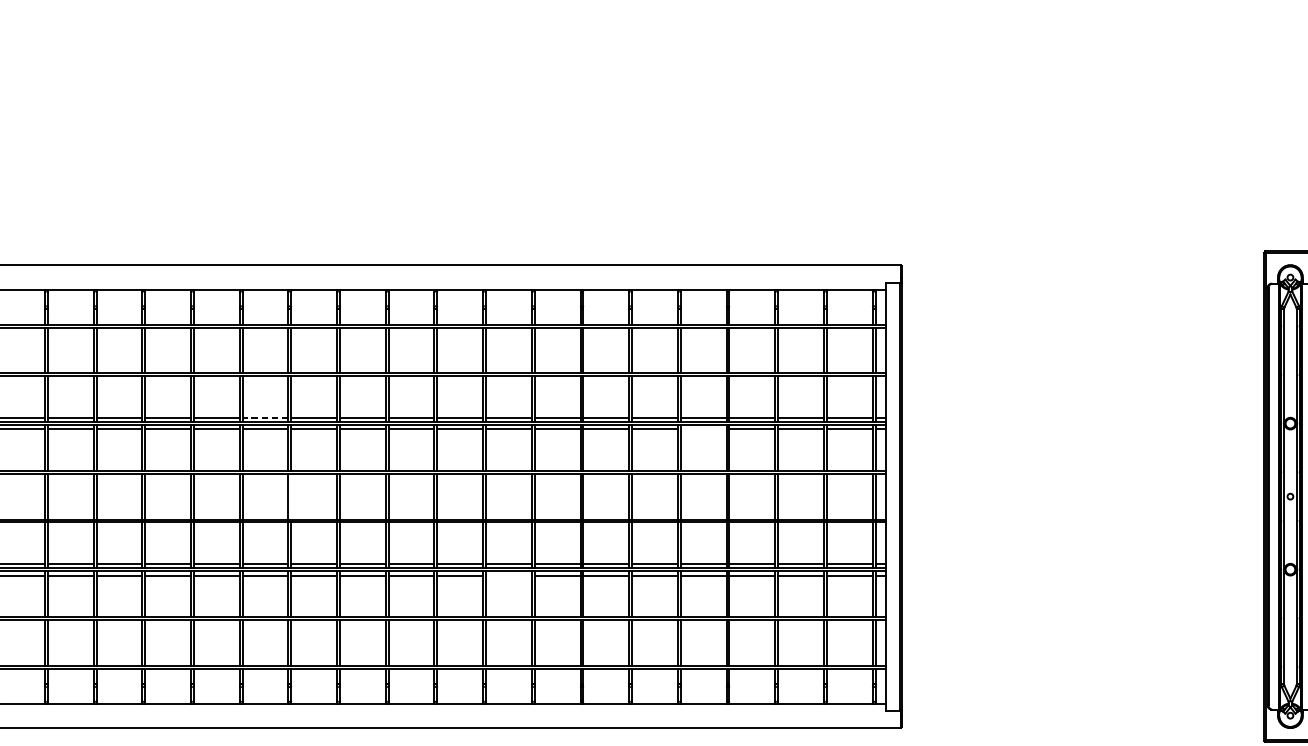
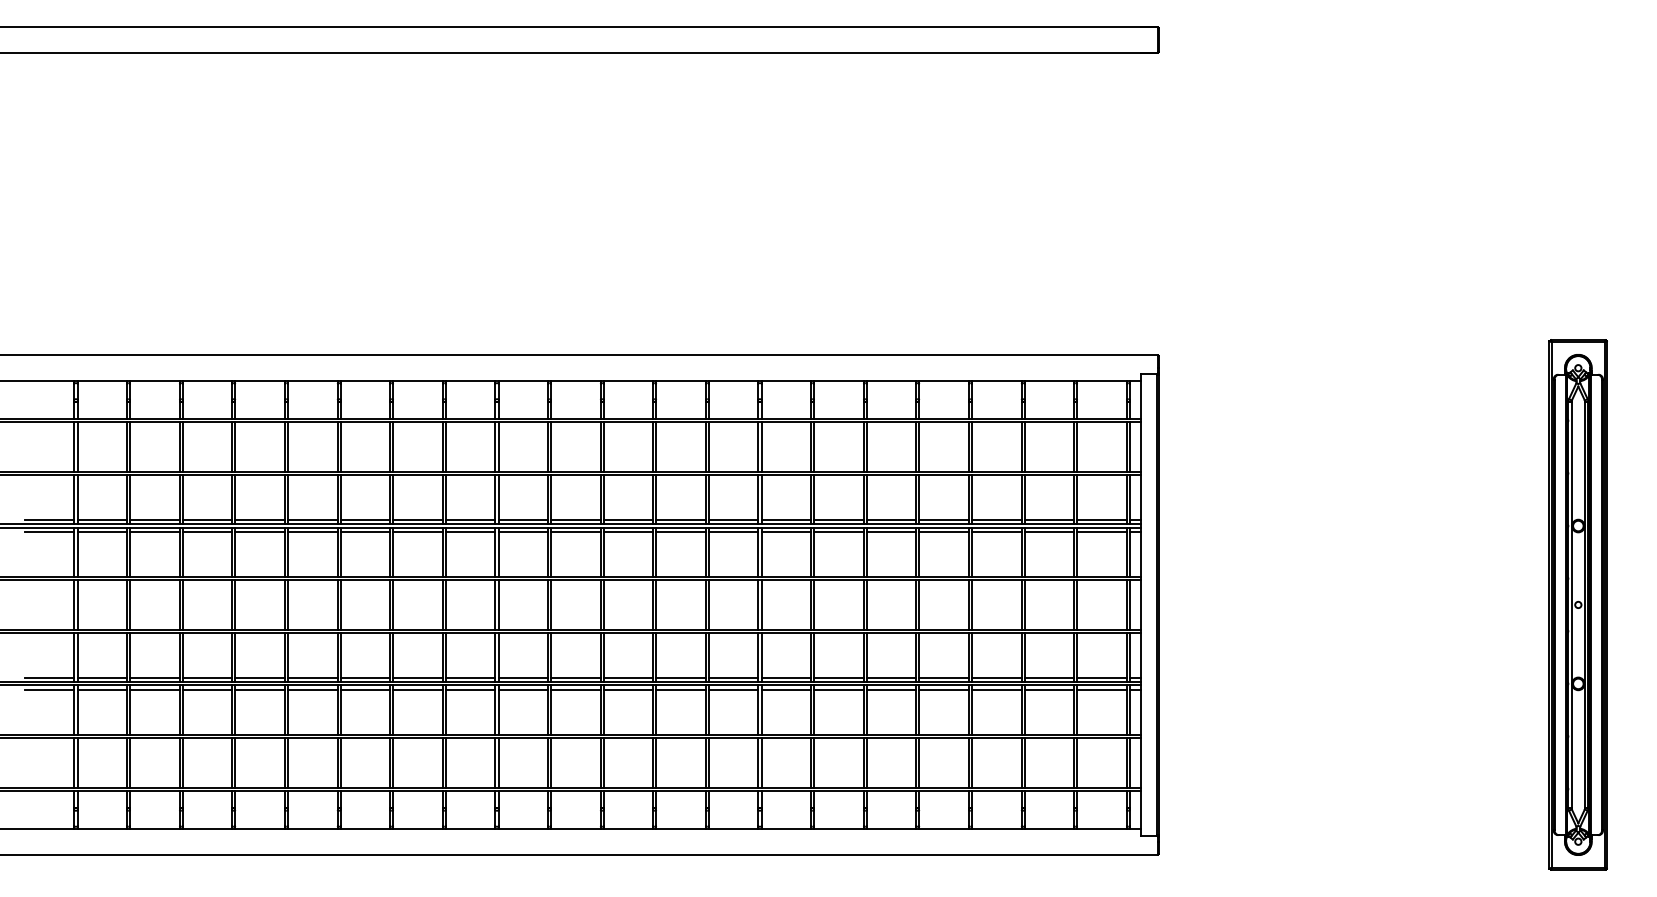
line: (265, 417) -> (470, 519), dashed -> solid
line: (703, 429) -> (943, 532), added
line: (291, 496) -> (498, 604), added
line: (508, 575) -> (733, 690), added

